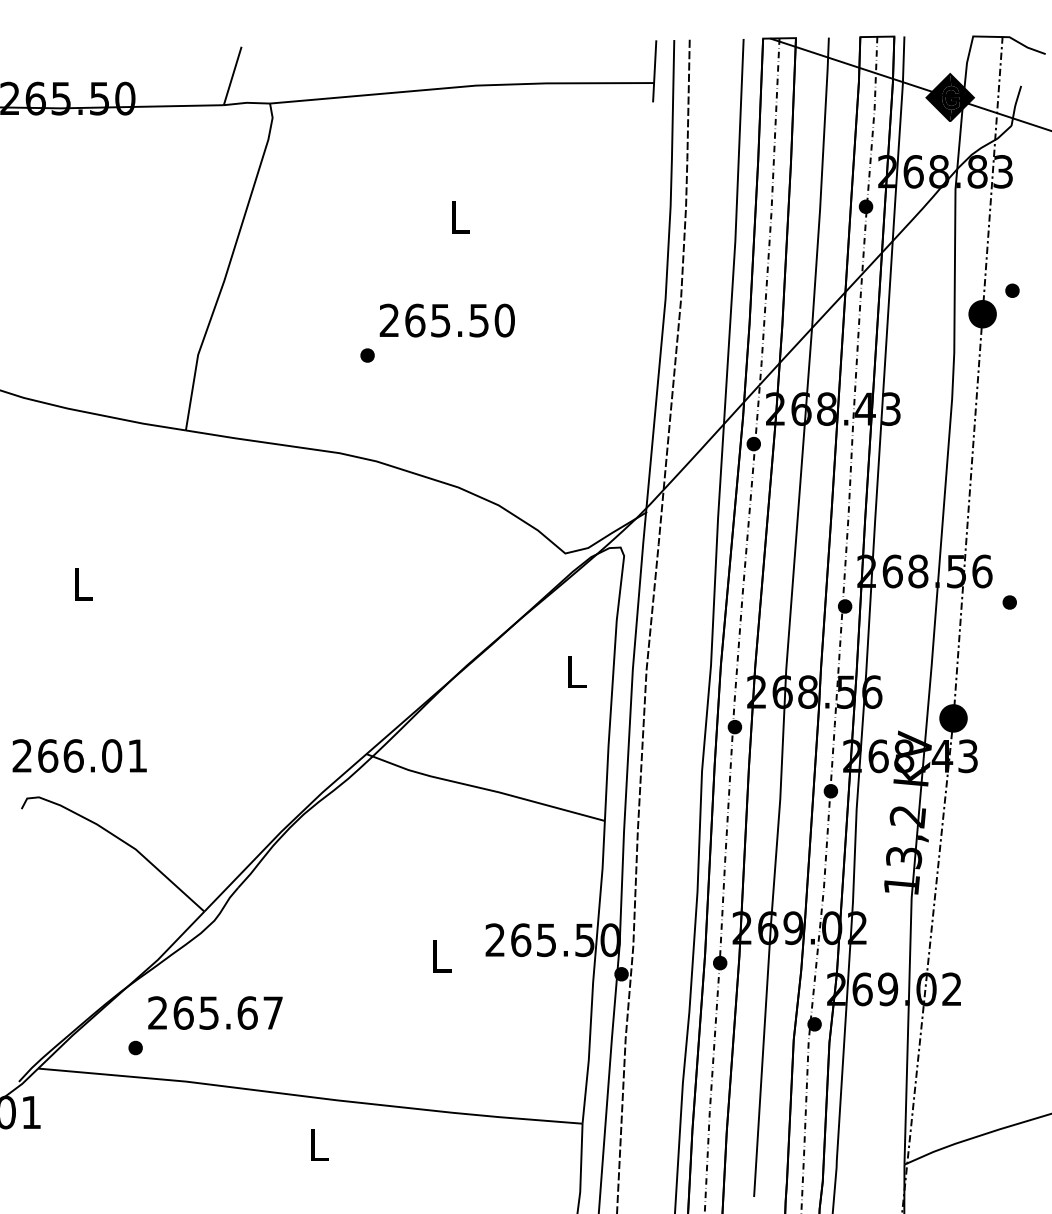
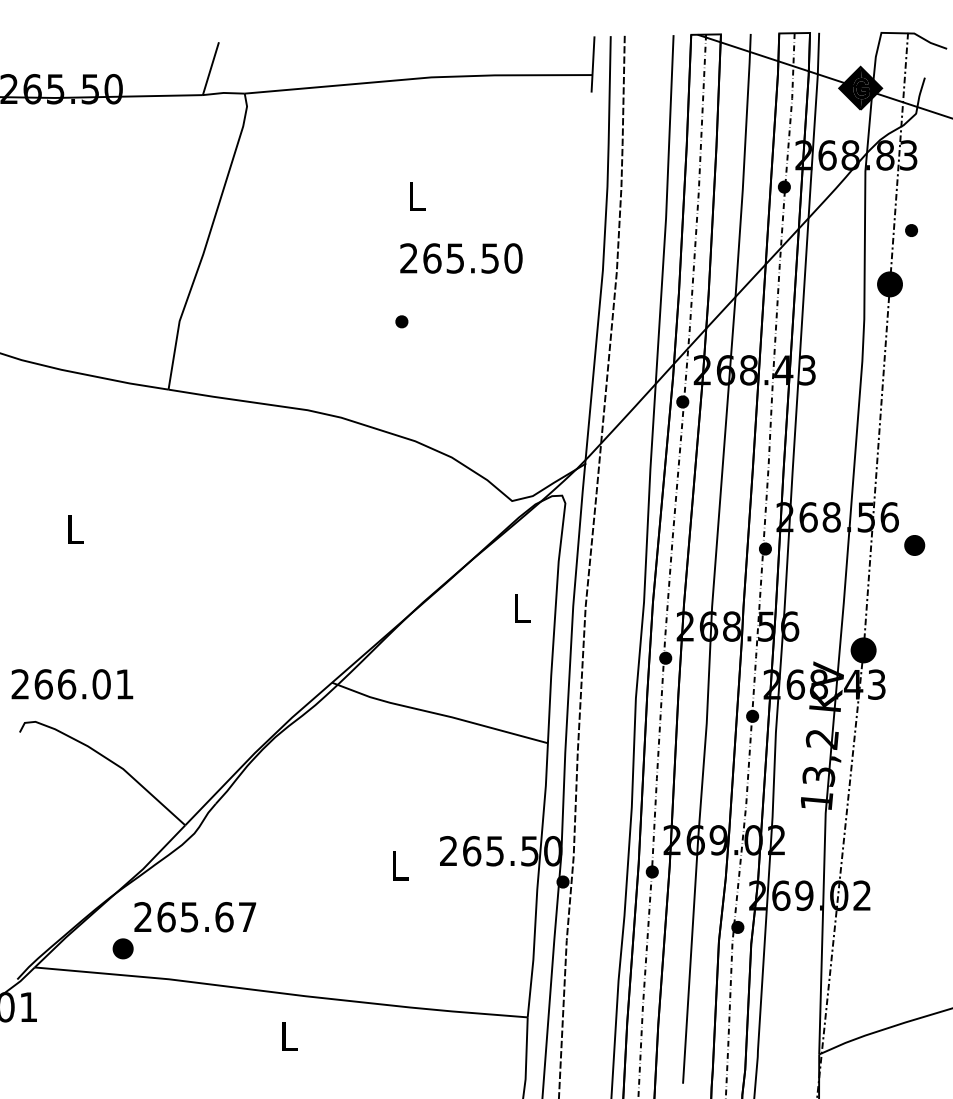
part: (1012, 290) -> (911, 230), moved
text: (446, 320) -> (460, 258), moved
part: (367, 355) -> (401, 321), moved
part: (1009, 602) -> (914, 545), size x1.6
part: (135, 1047) -> (122, 948), size x1.6

